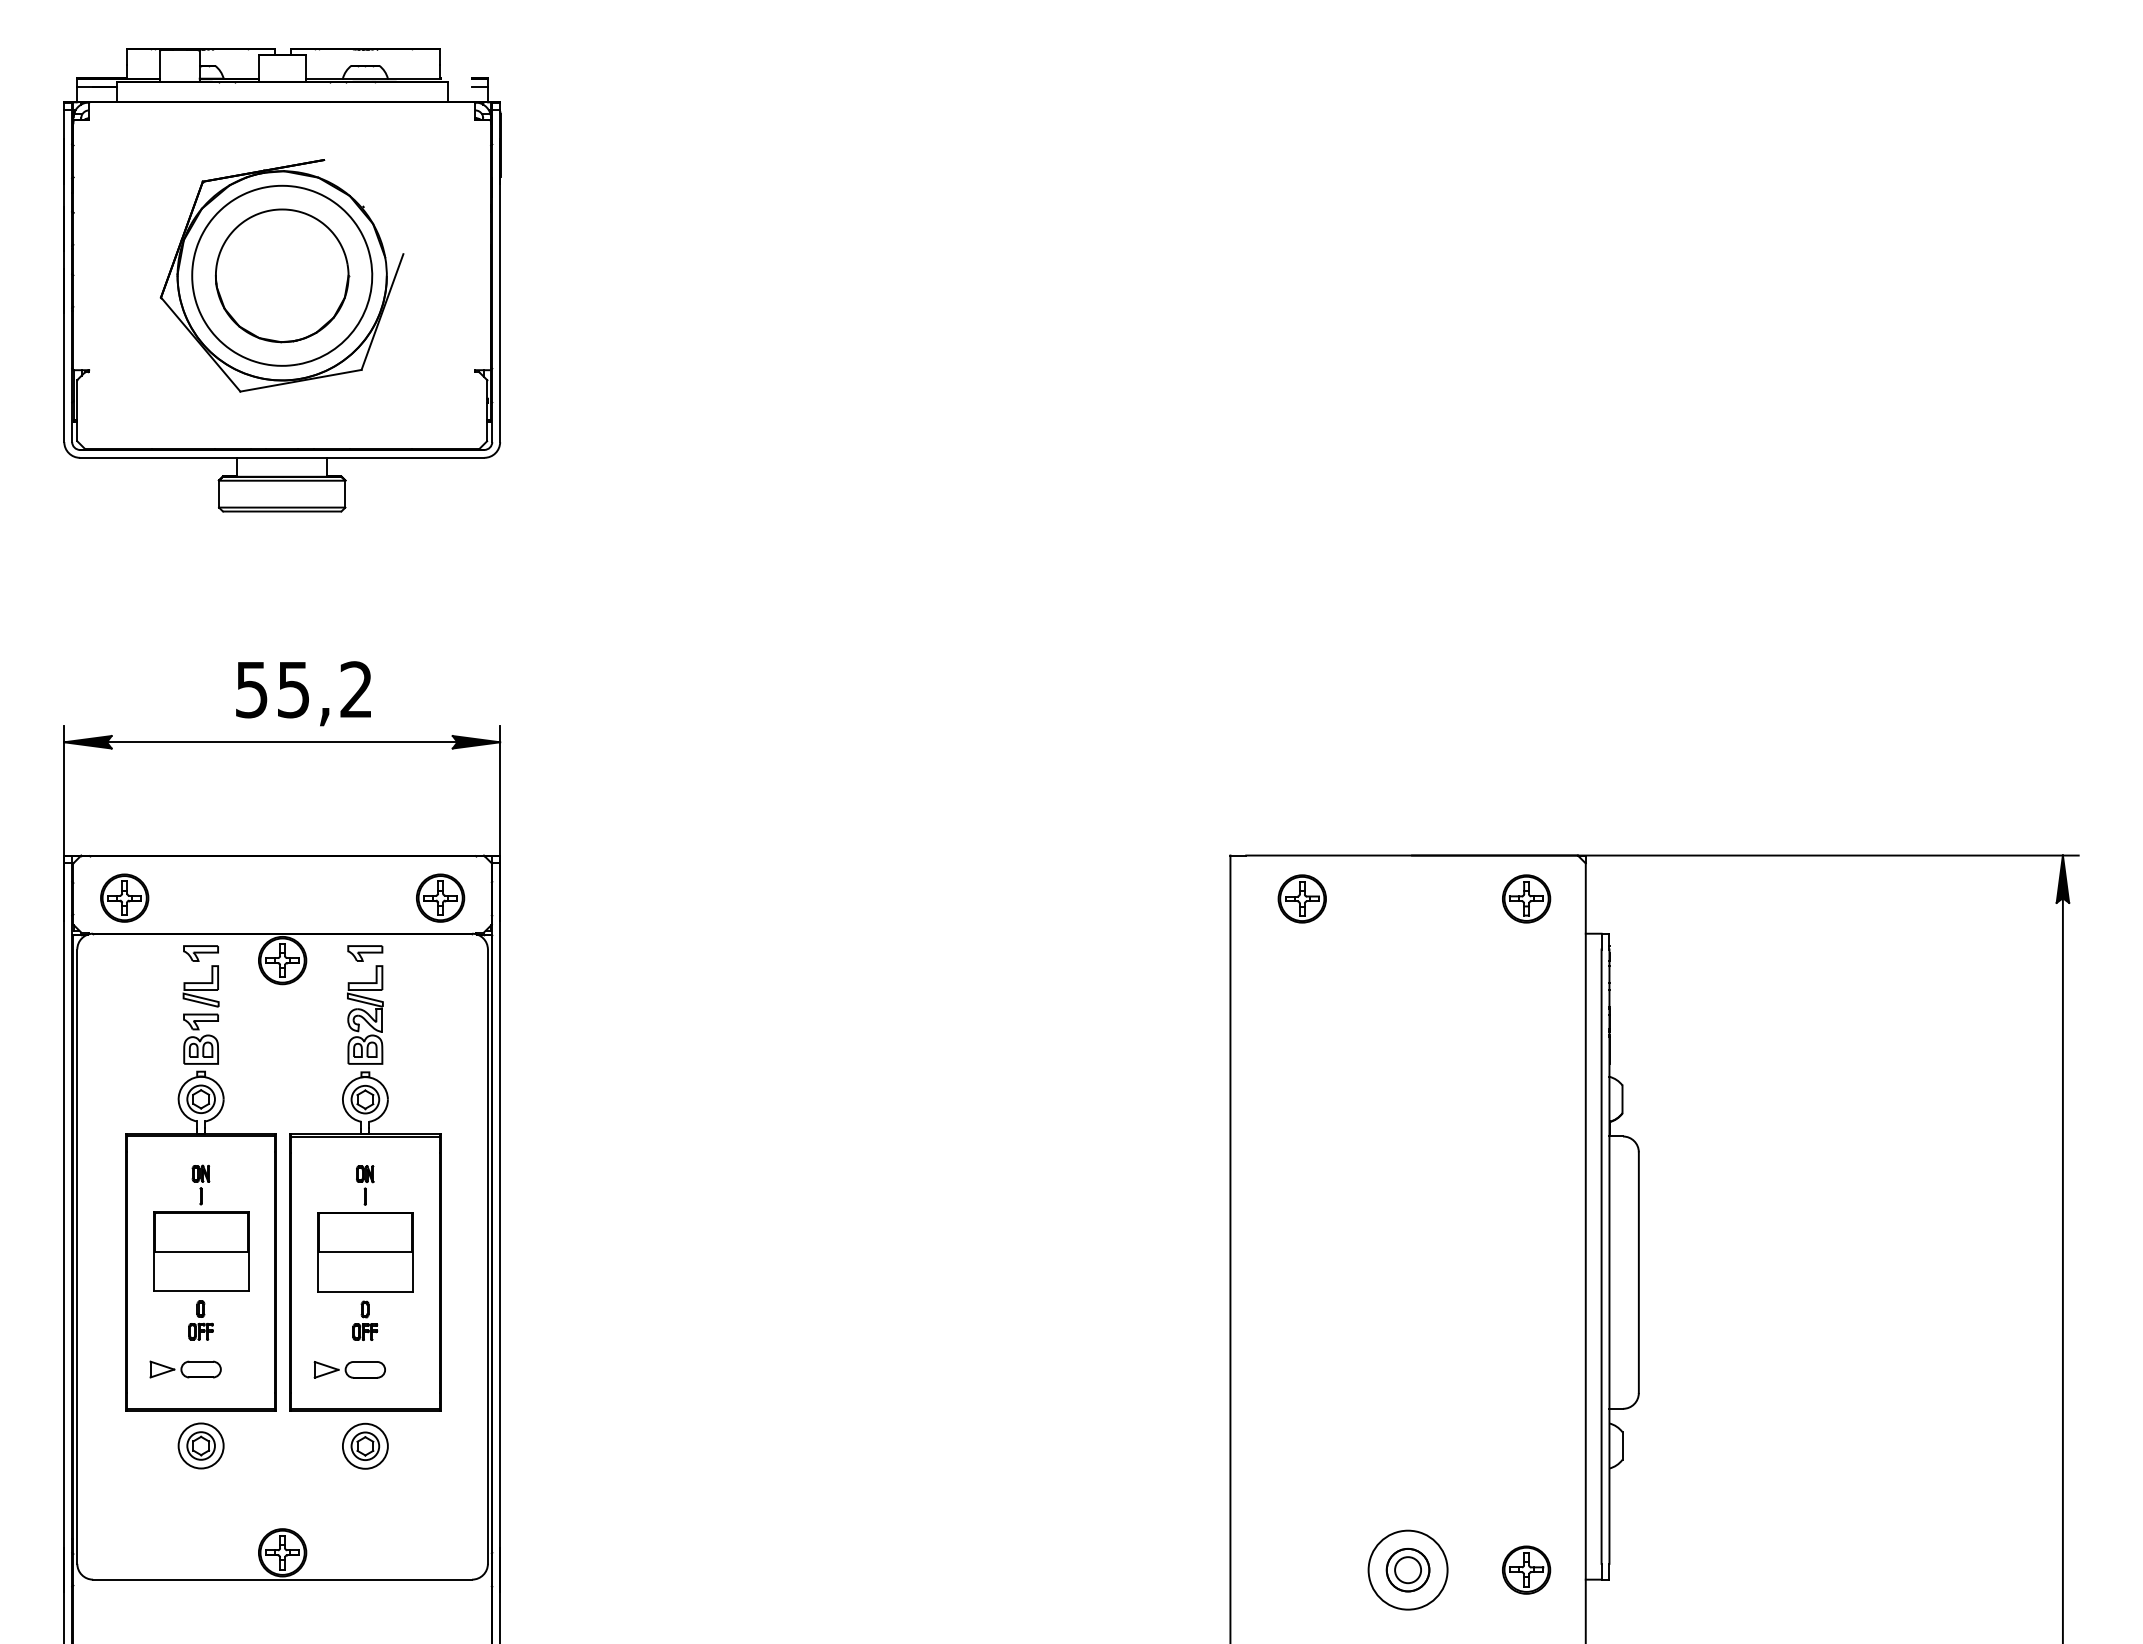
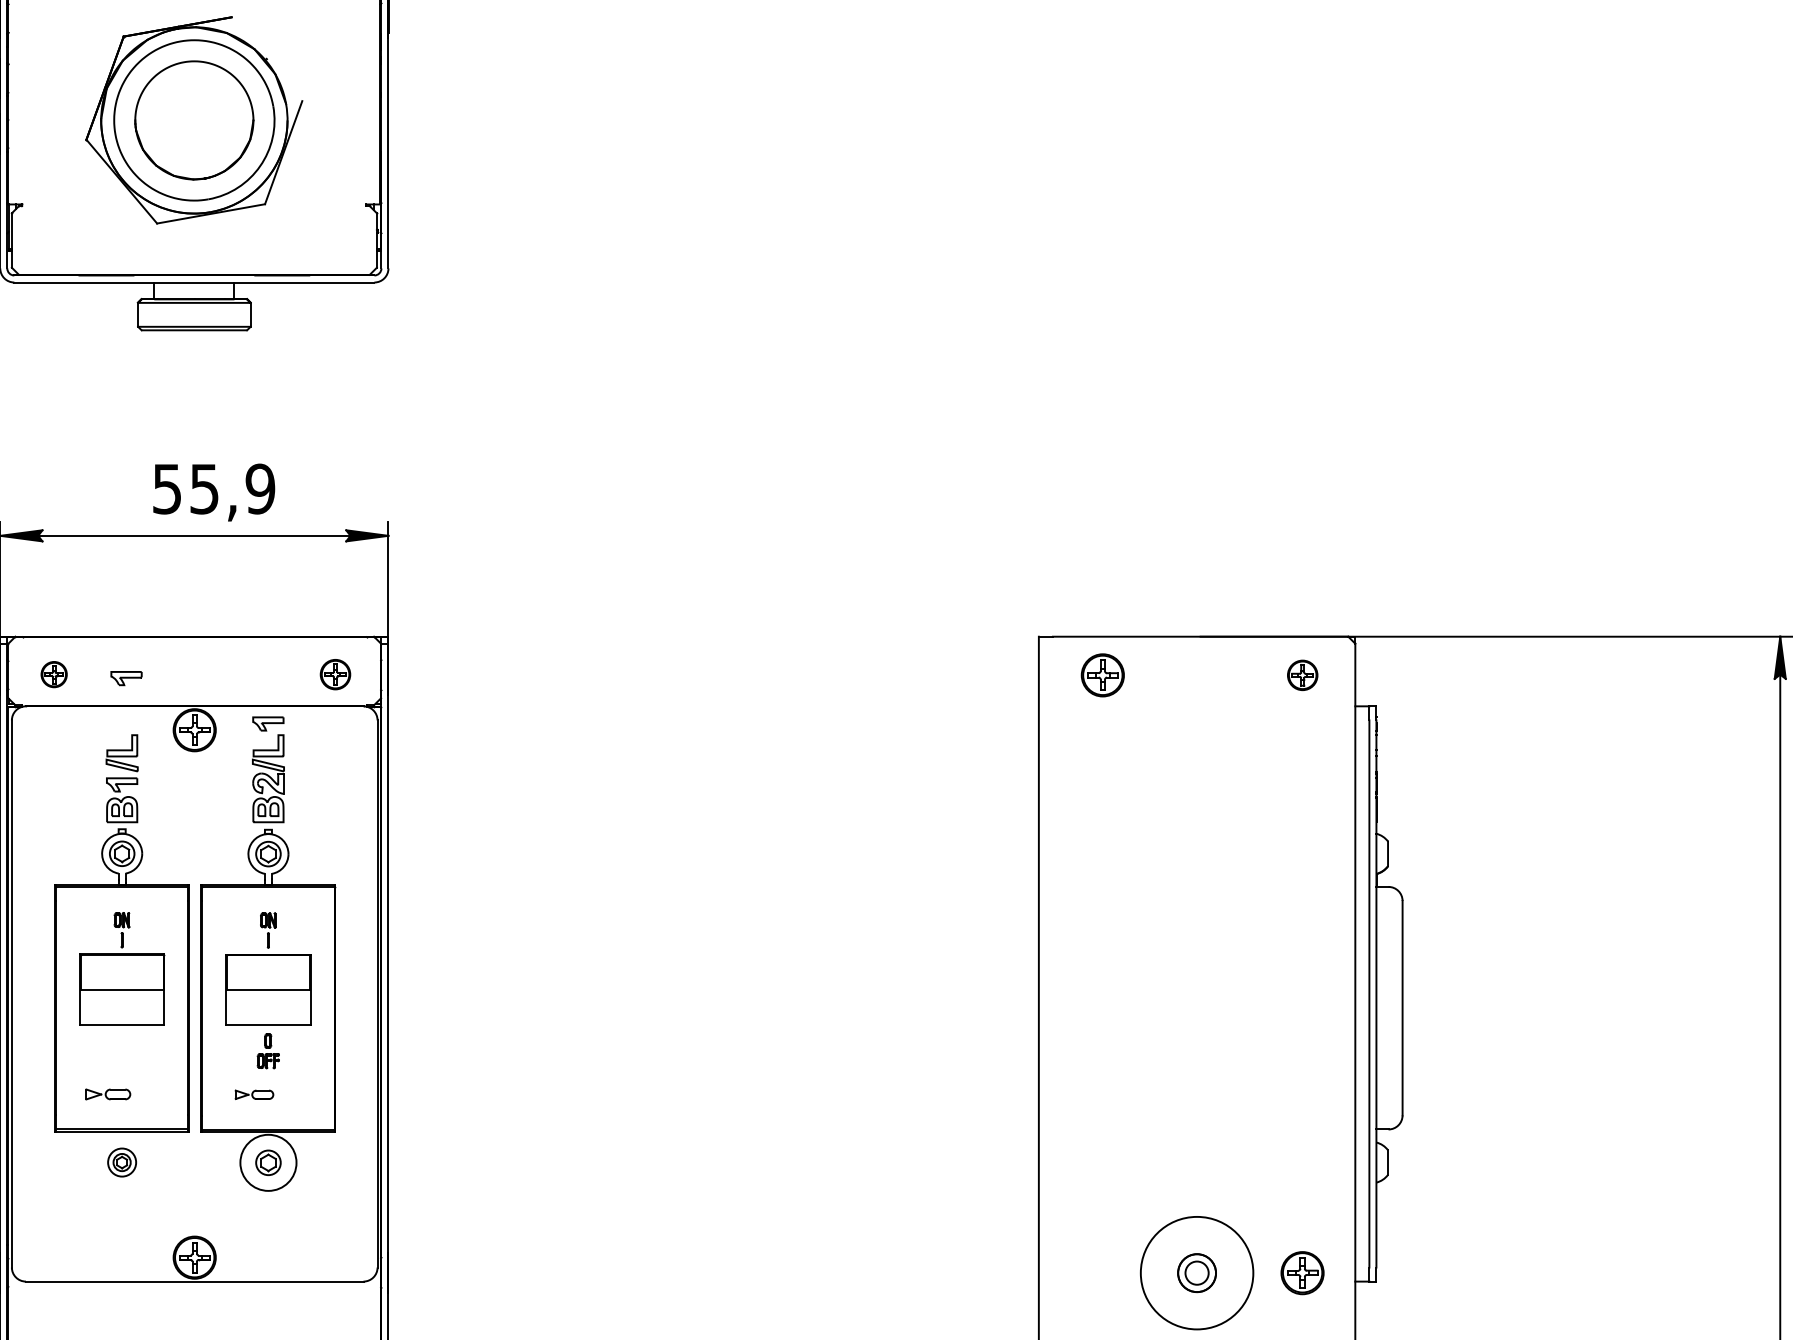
text: (355, 689) -> (259, 488), 55,2 -> 55,9
part: (124, 897) -> (53, 674), size x0.6
part: (440, 897) -> (335, 674), size x0.7
part: (1526, 898) -> (1302, 674), size x0.7
part: (200, 953) -> (126, 678), moved
part: (200, 1320) -> (121, 1050), removed
part: (185, 1369) -> (108, 1094), size x0.7
part: (349, 1369) -> (254, 1094), size x0.6
part: (200, 1445) -> (121, 1162), size x0.7
circle: (364, 1445) -> (267, 1162), size x1.4
circle: (1407, 1569) -> (1196, 1272), size x1.6

